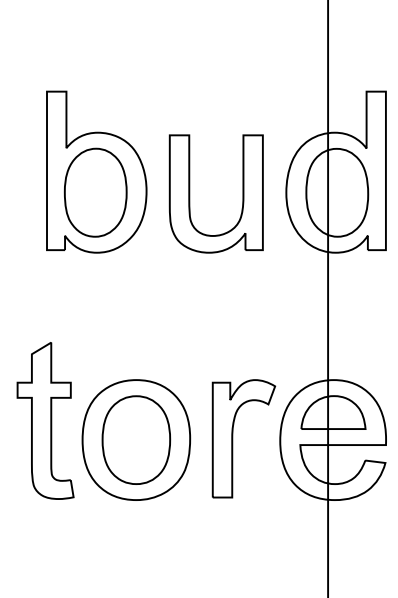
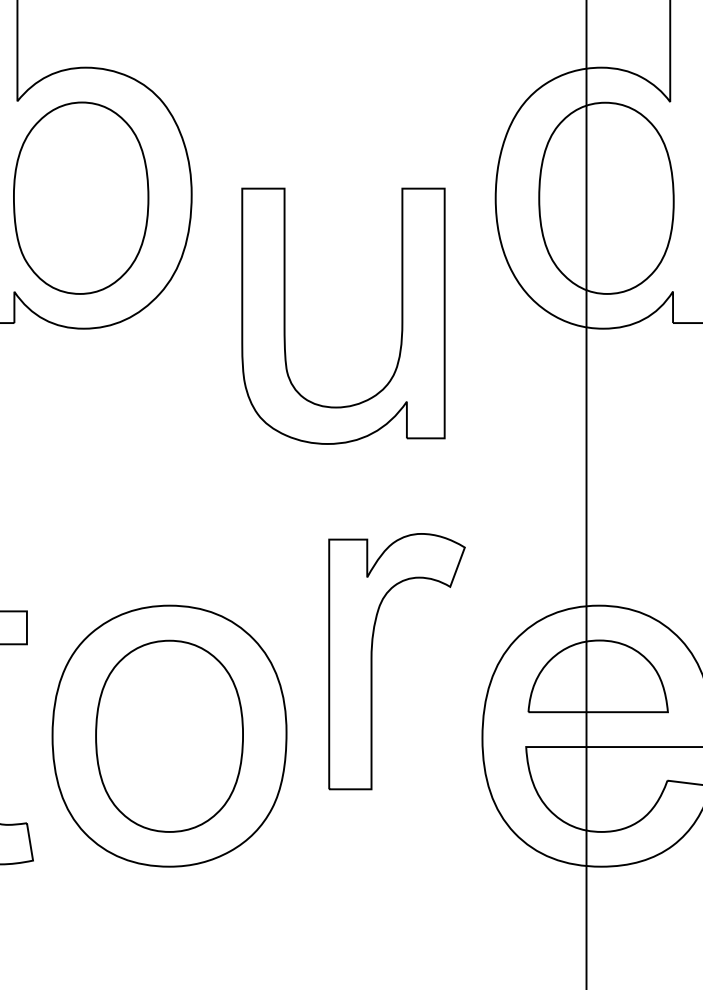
part: (190, 193) -> (287, 315), moved
part: (233, 438) -> (374, 660), moved

